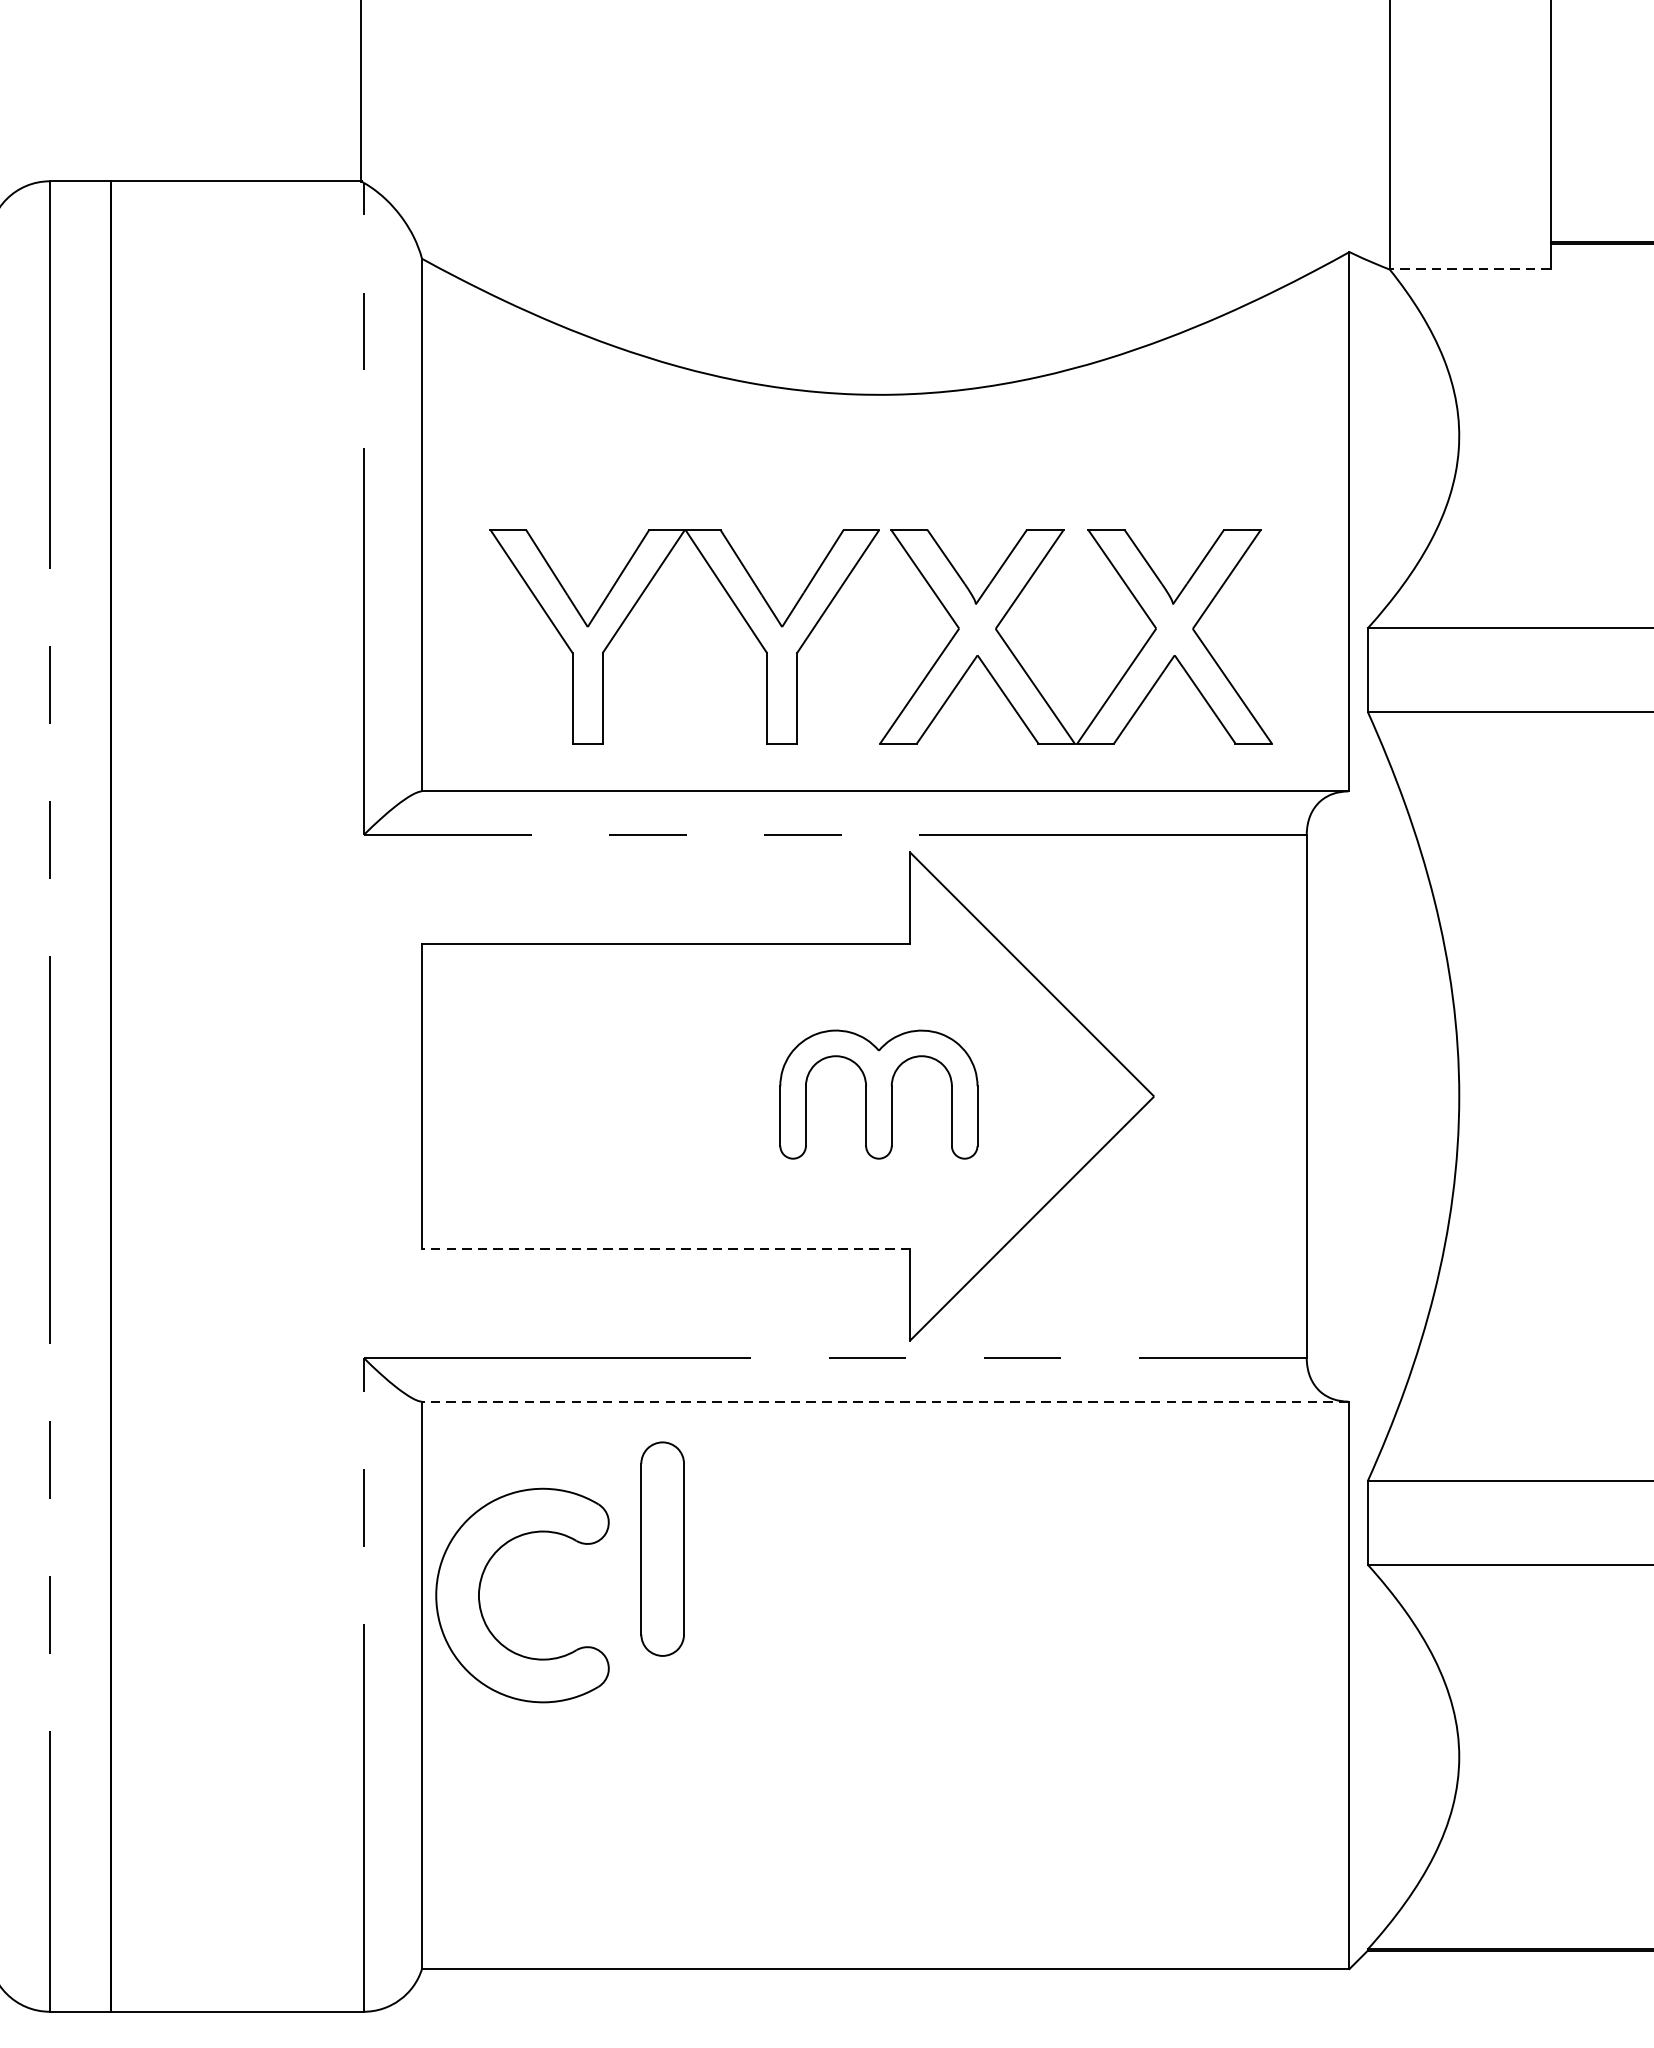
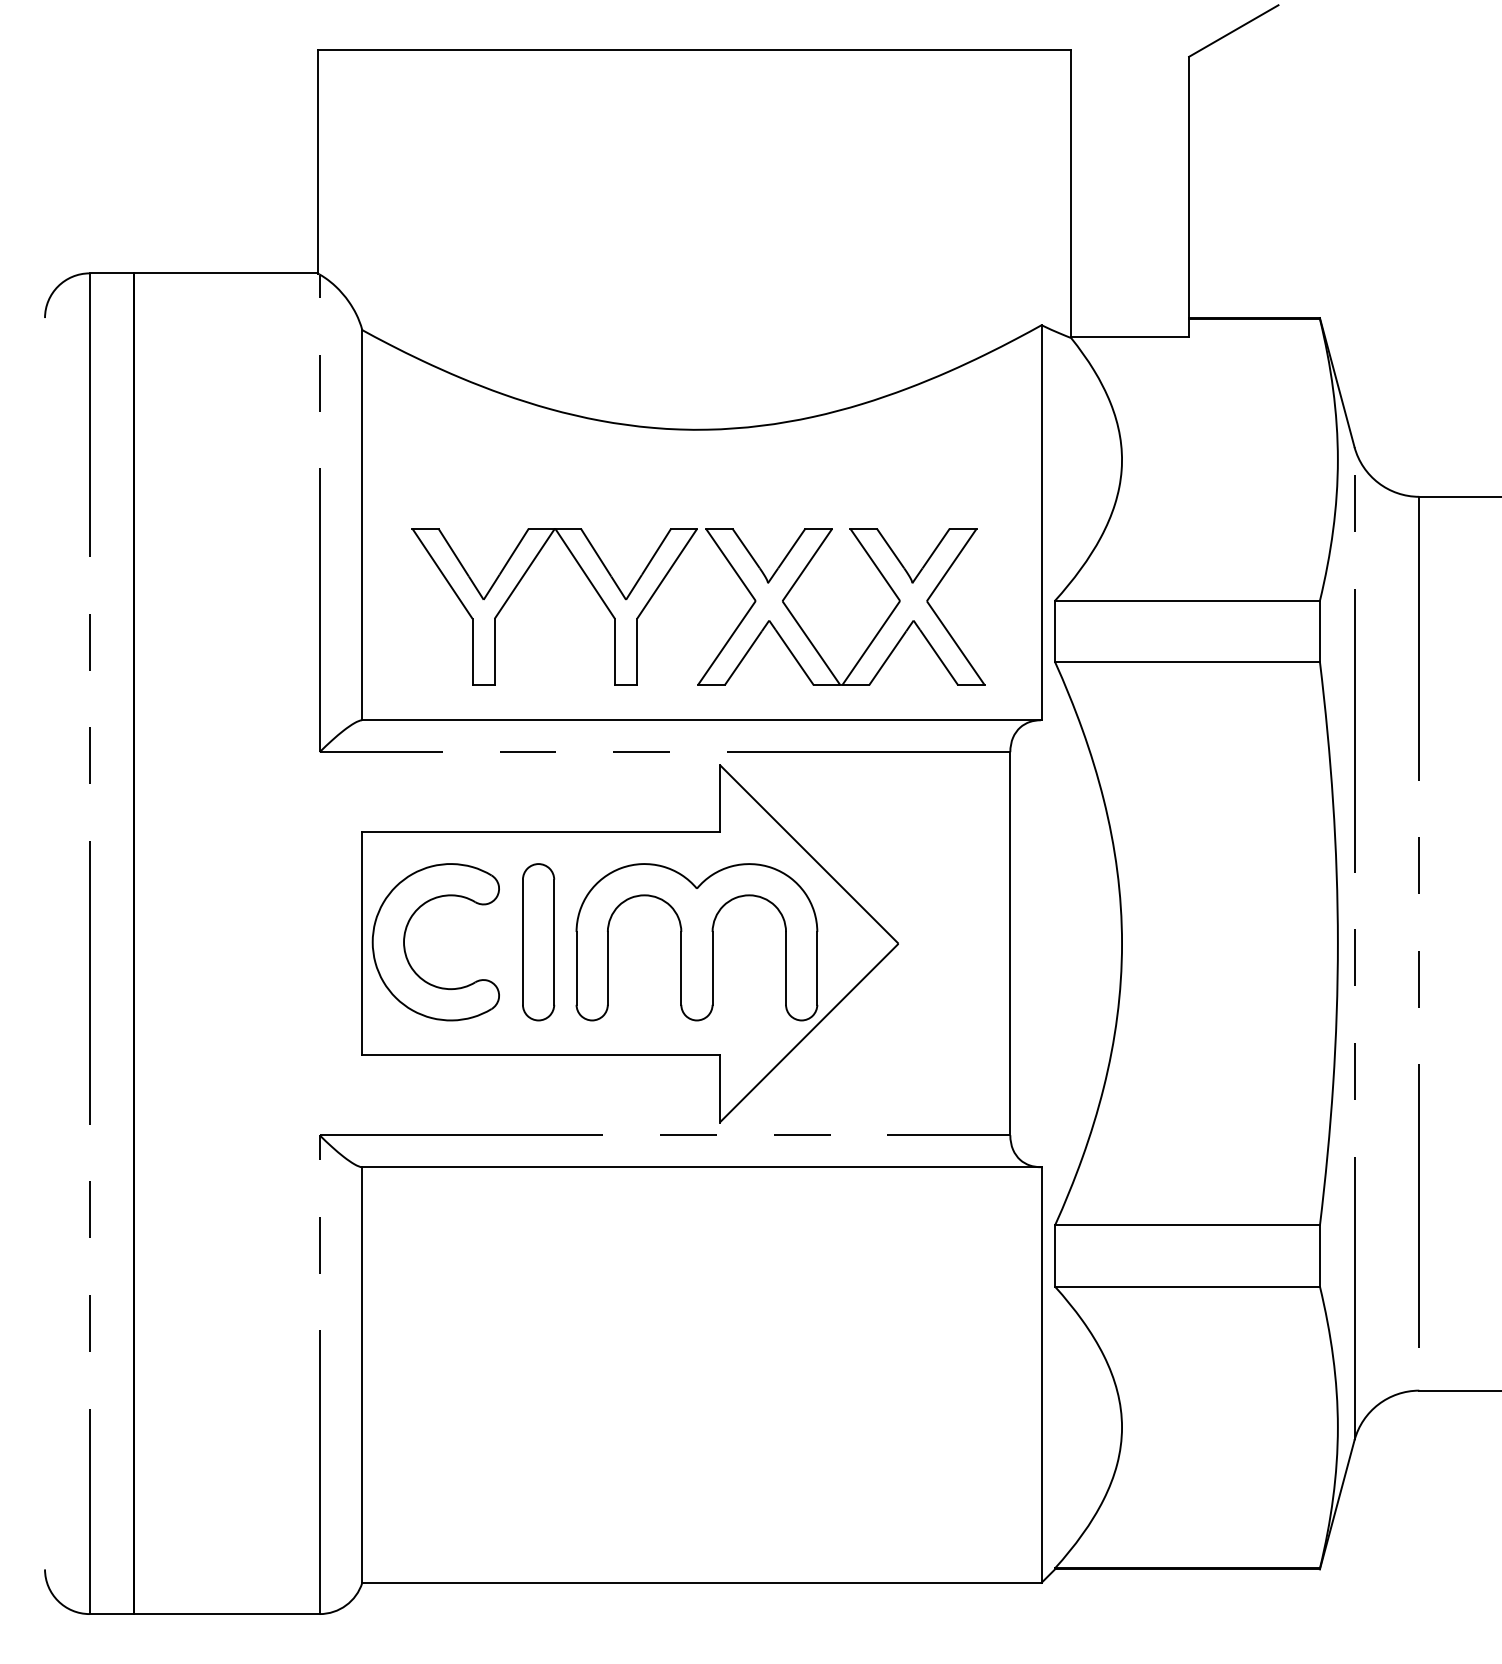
line: (1470, 268) -> (1130, 337), dashed -> solid
part: (878, 1094) -> (696, 942), size x1.67
line: (666, 1249) -> (541, 1055), dashed -> solid
line: (883, 1402) -> (700, 1167), dashed -> solid
part: (662, 1549) -> (538, 942), moved
part: (480, 1590) -> (405, 938), moved

